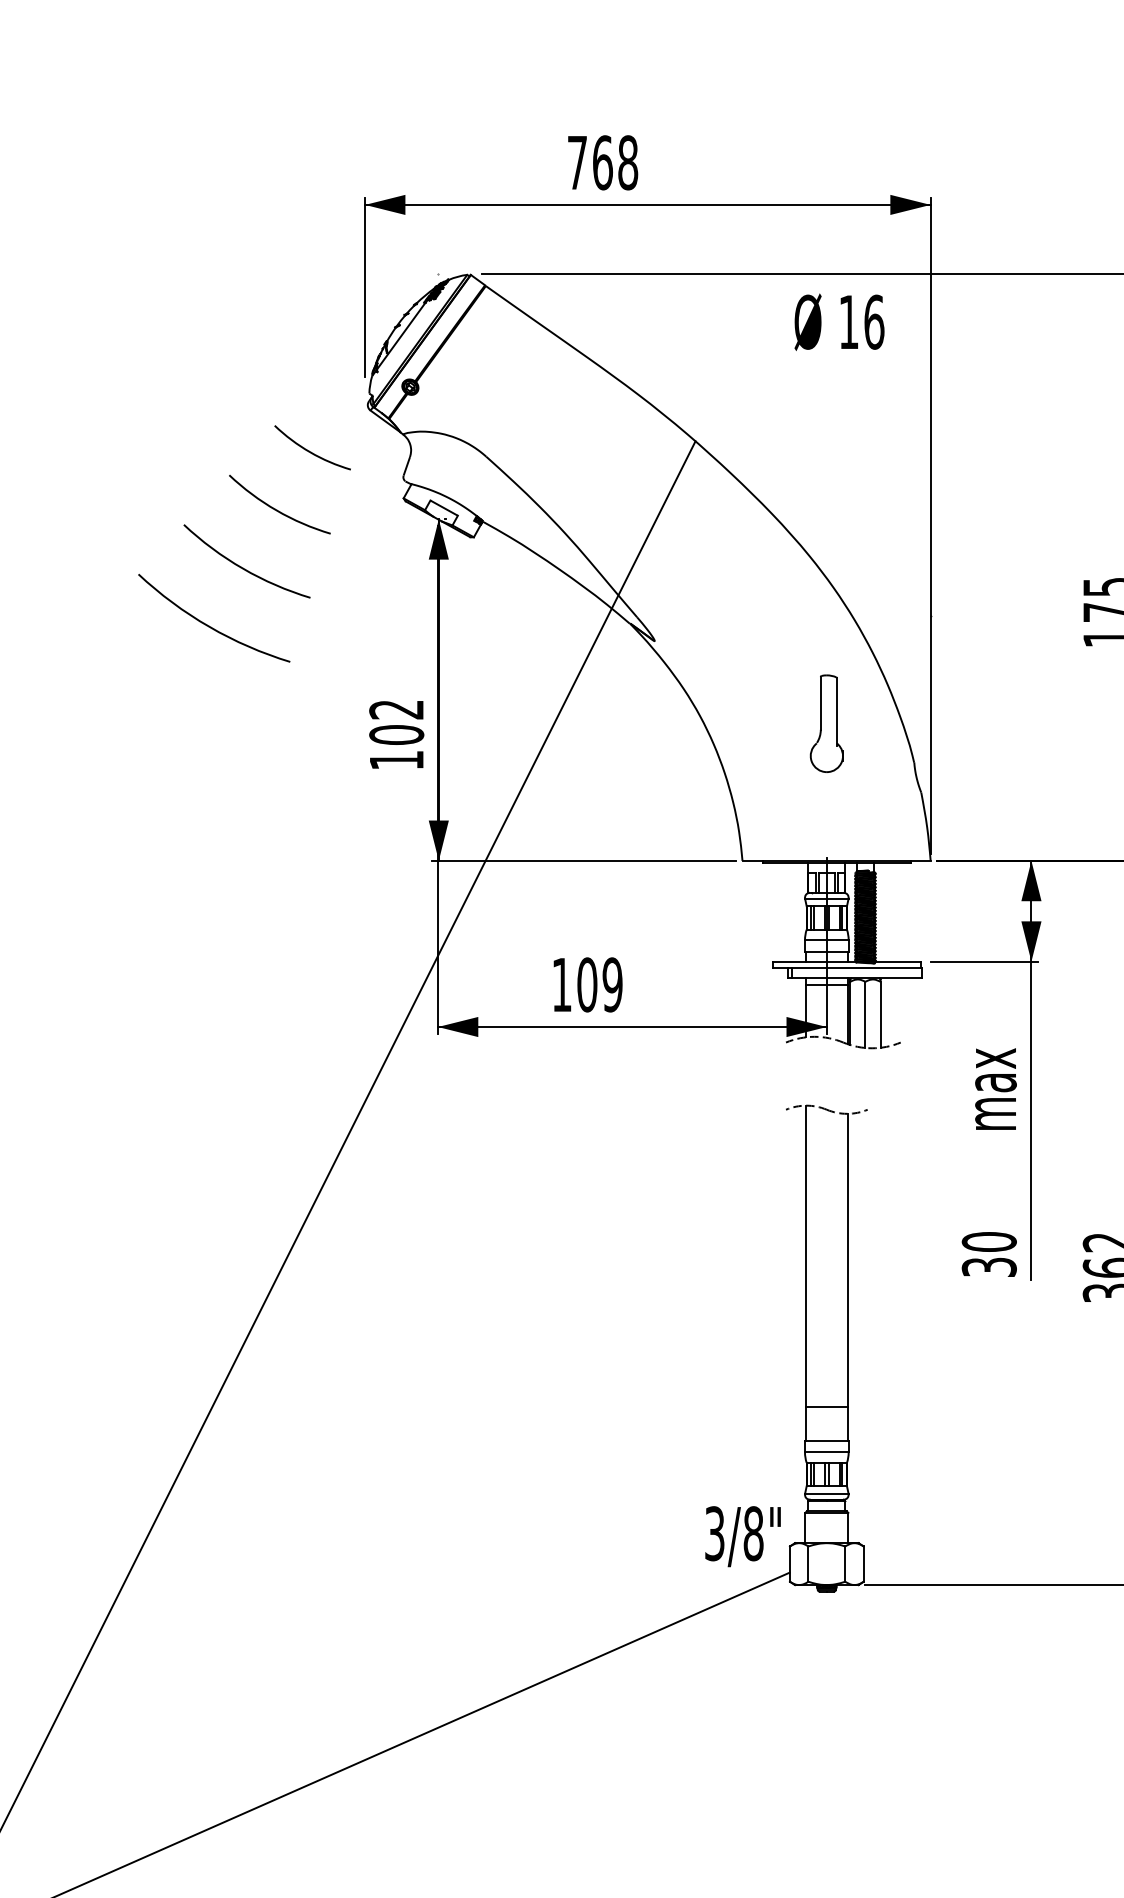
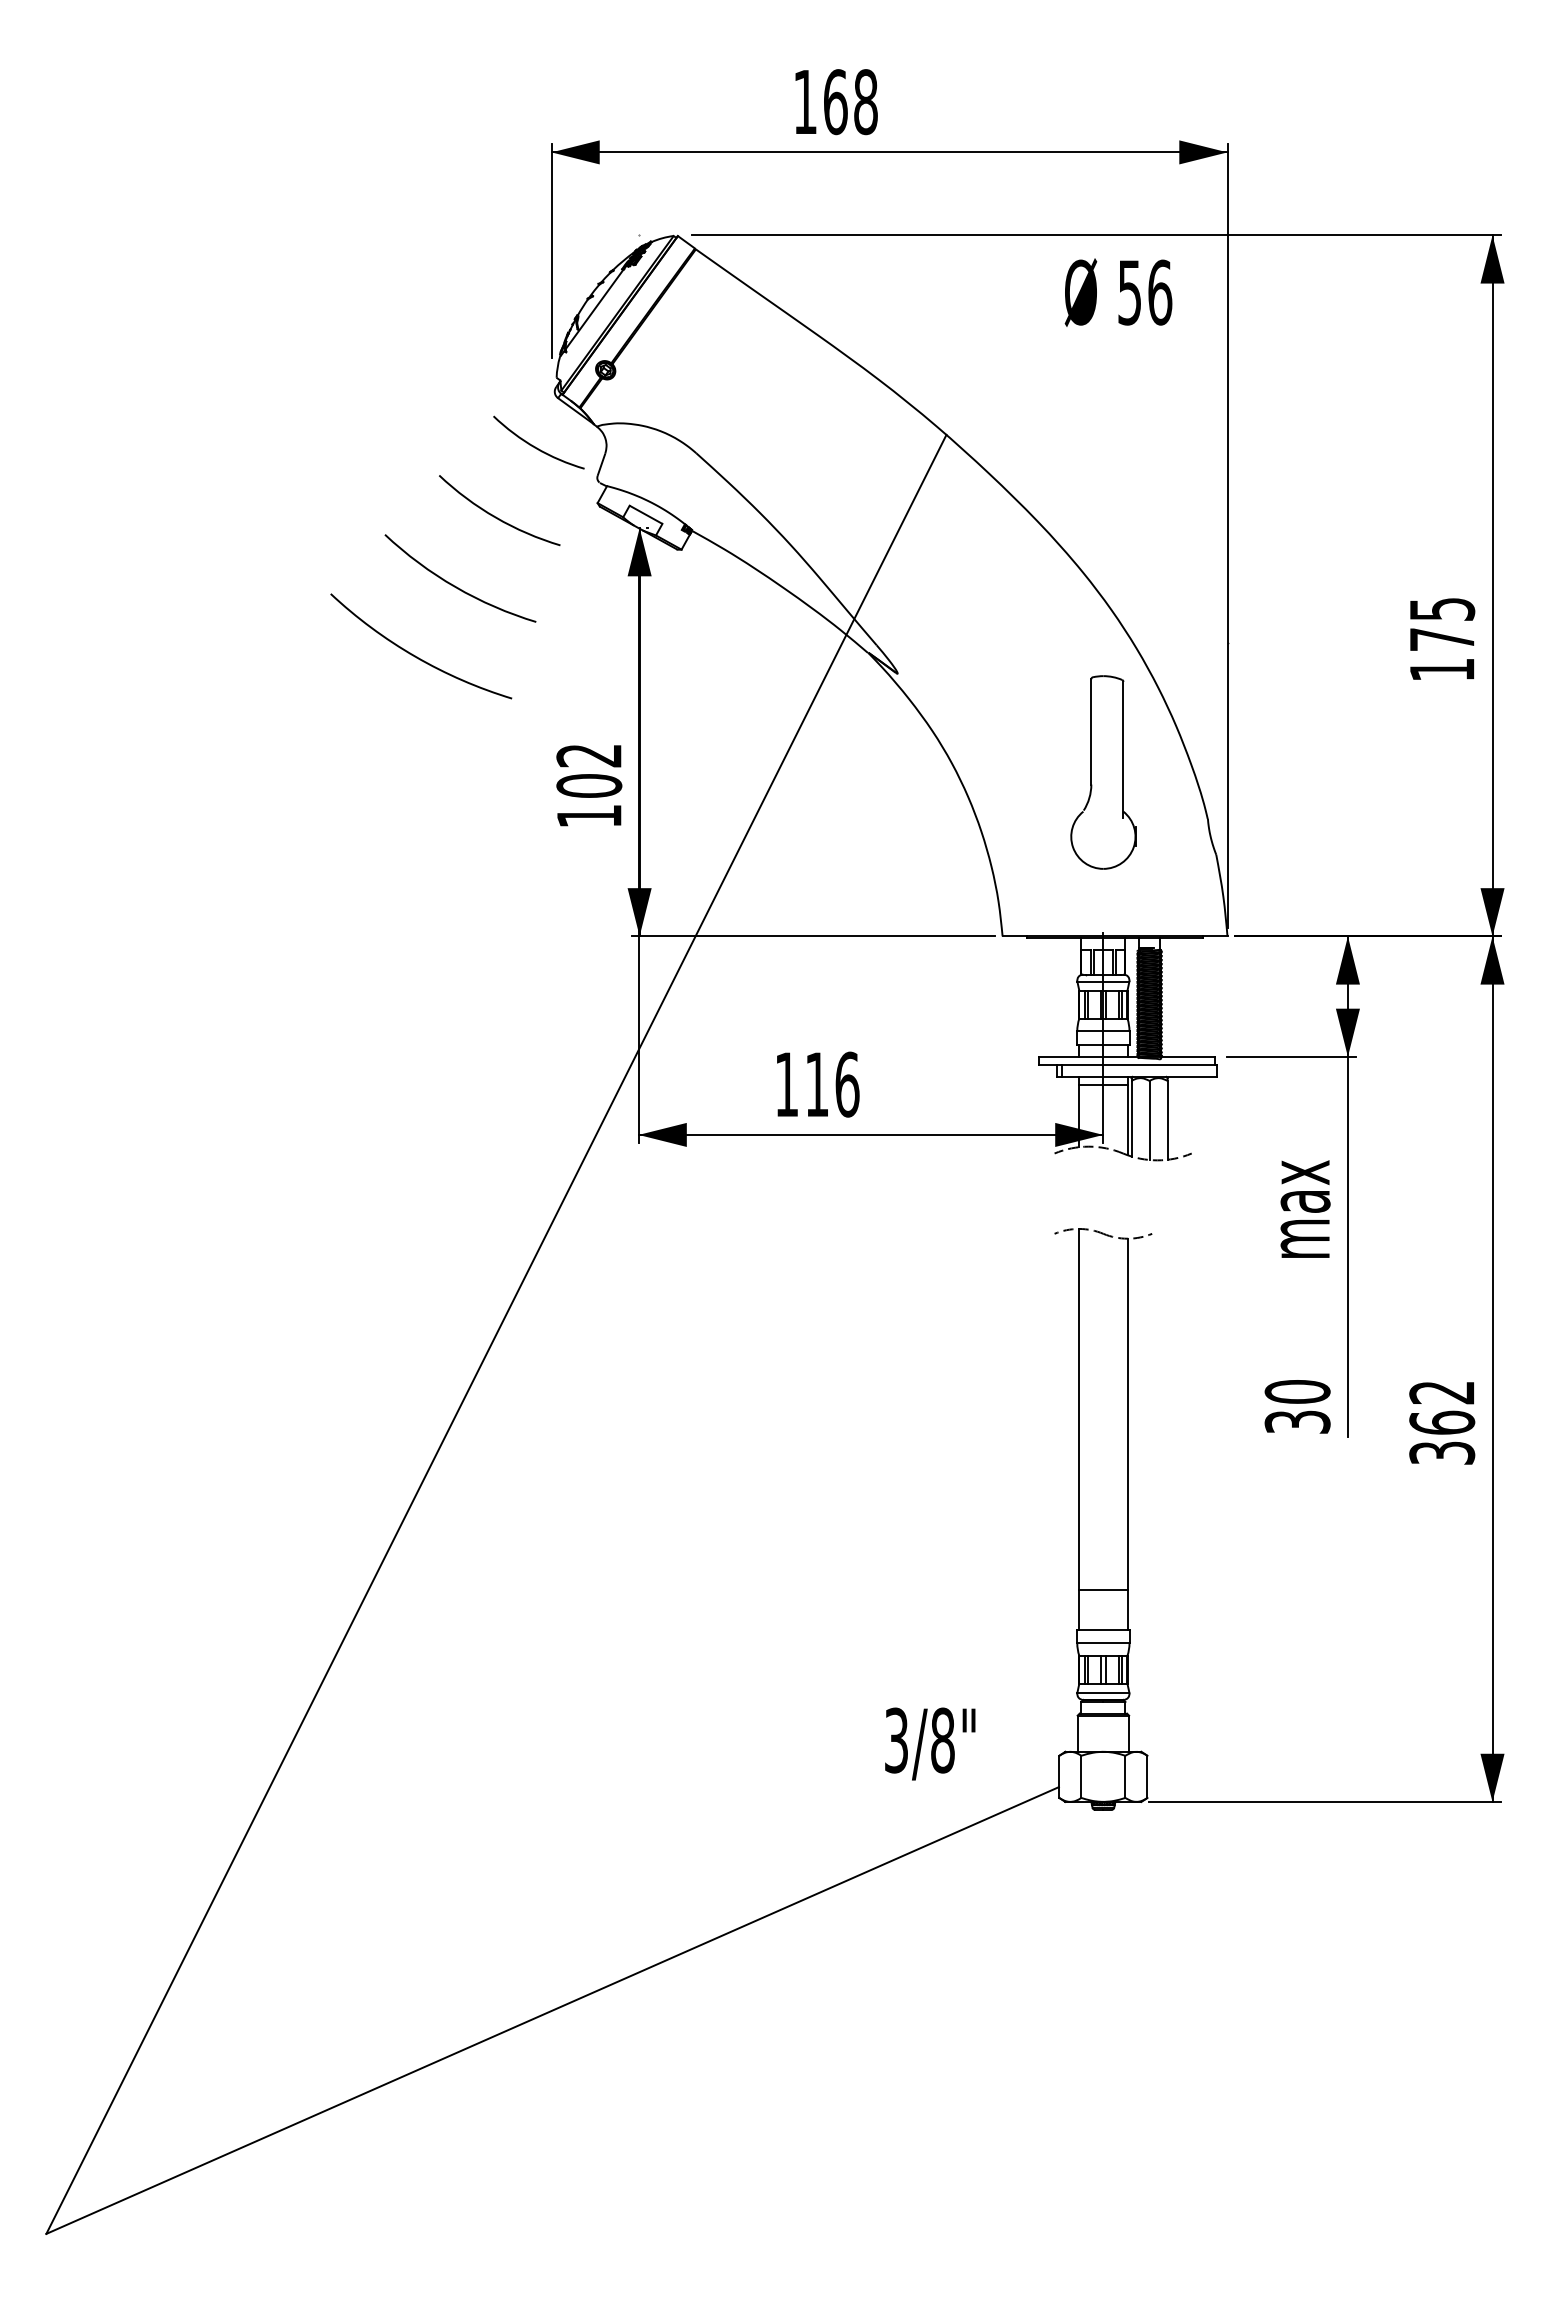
text: (577, 162) -> (805, 101), 768 -> 168
text: (848, 322) -> (1129, 292), 16 -> 56
part: (232, 561) -> (443, 578), moved
part: (826, 723) -> (1103, 772), size x1.67
text: (600, 984) -> (832, 1084), 109 -> 116
text: (743, 1536) -> (930, 1743), moved

